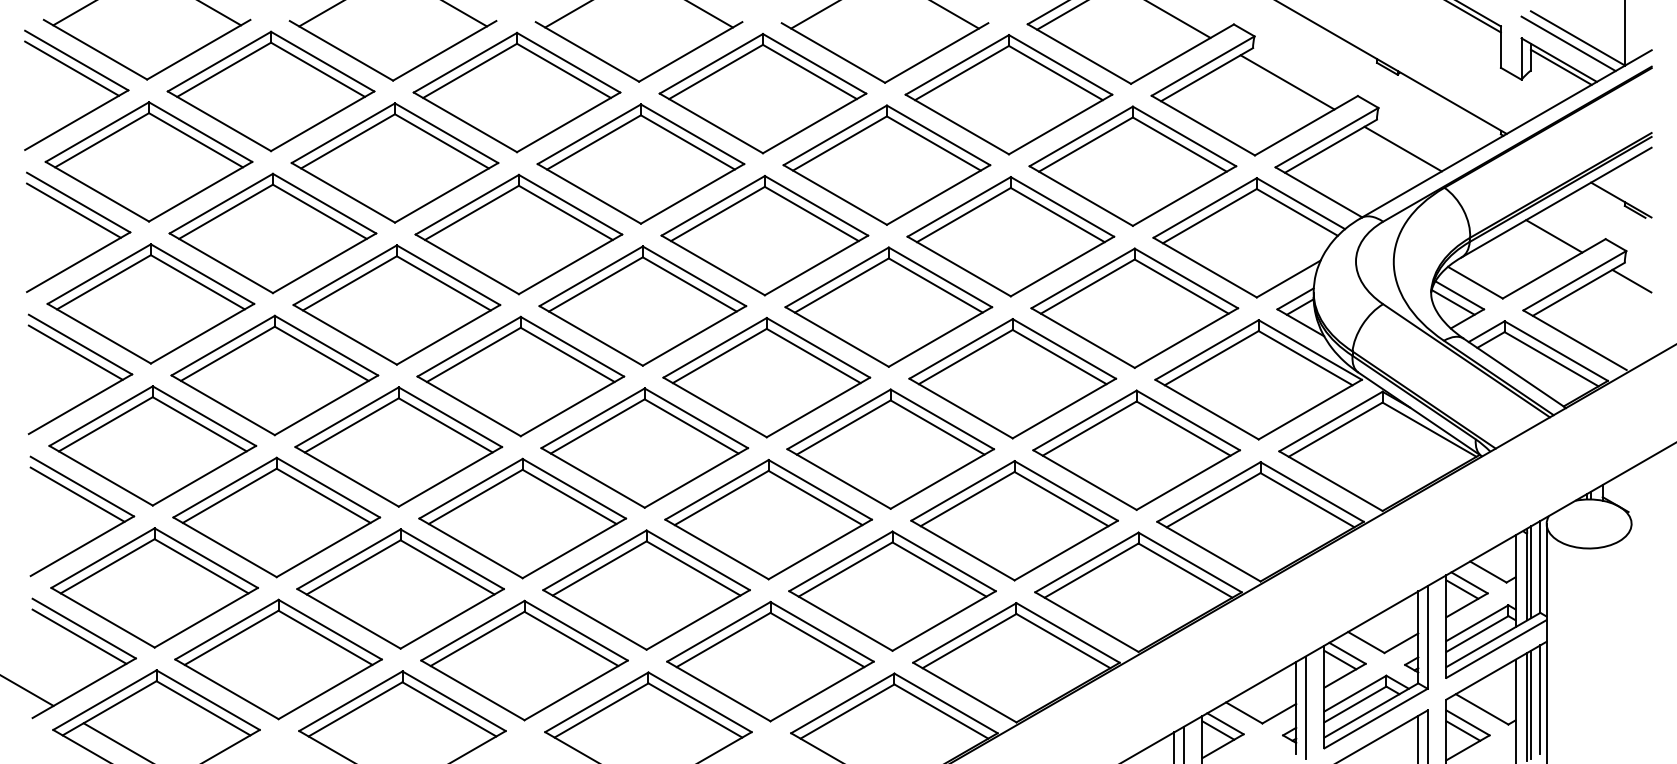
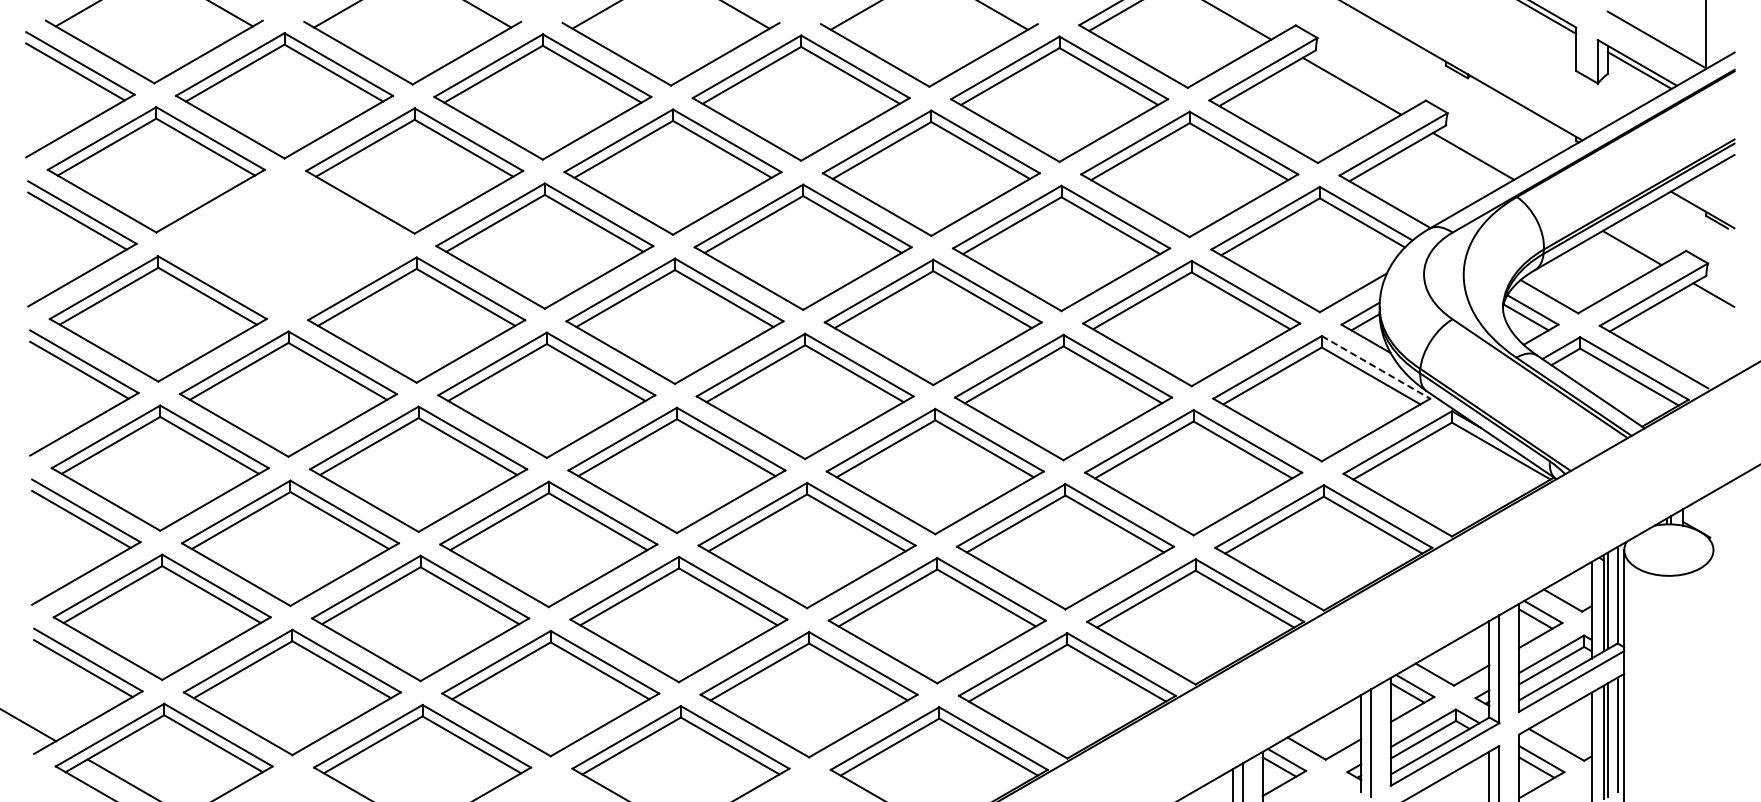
line: (1567, 43) -> (1646, 45), removed
part: (272, 232) -> (286, 244), removed
line: (1310, 350) -> (1376, 367), solid -> dashed

